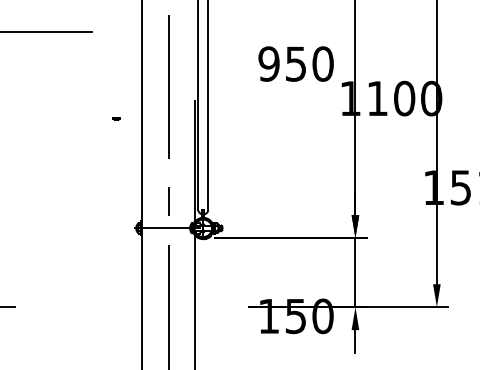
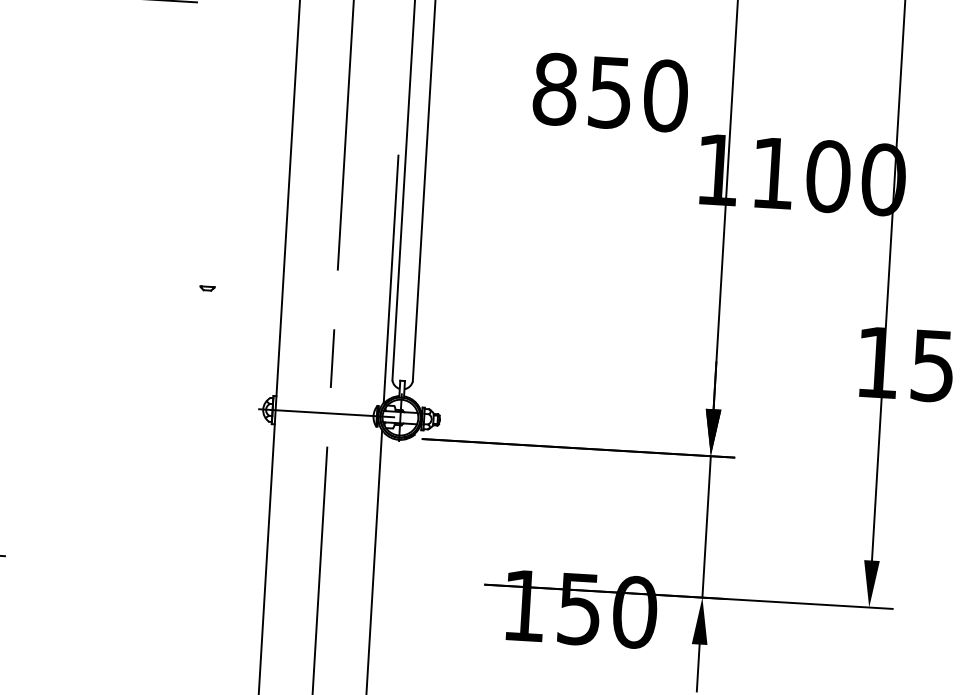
text: (268, 63) -> (554, 88), 950 -> 850
part: (116, 119) -> (207, 289), moved

